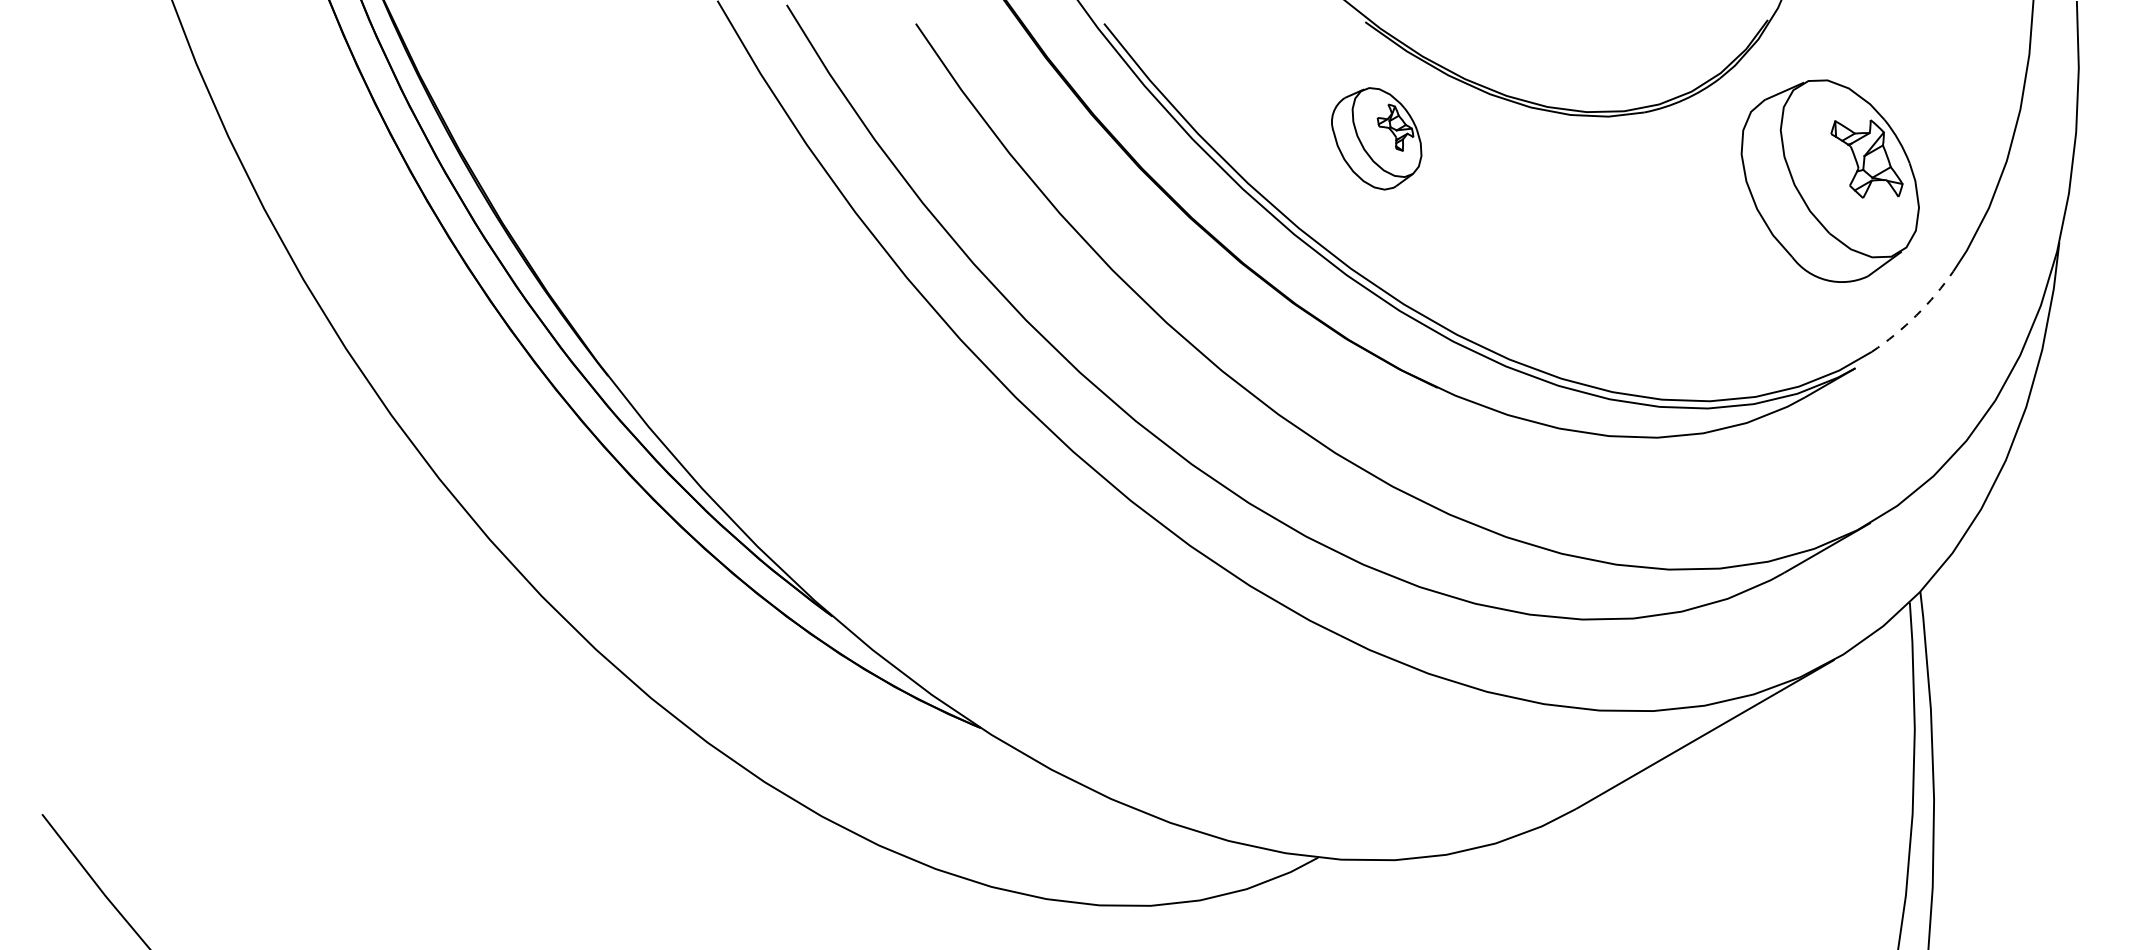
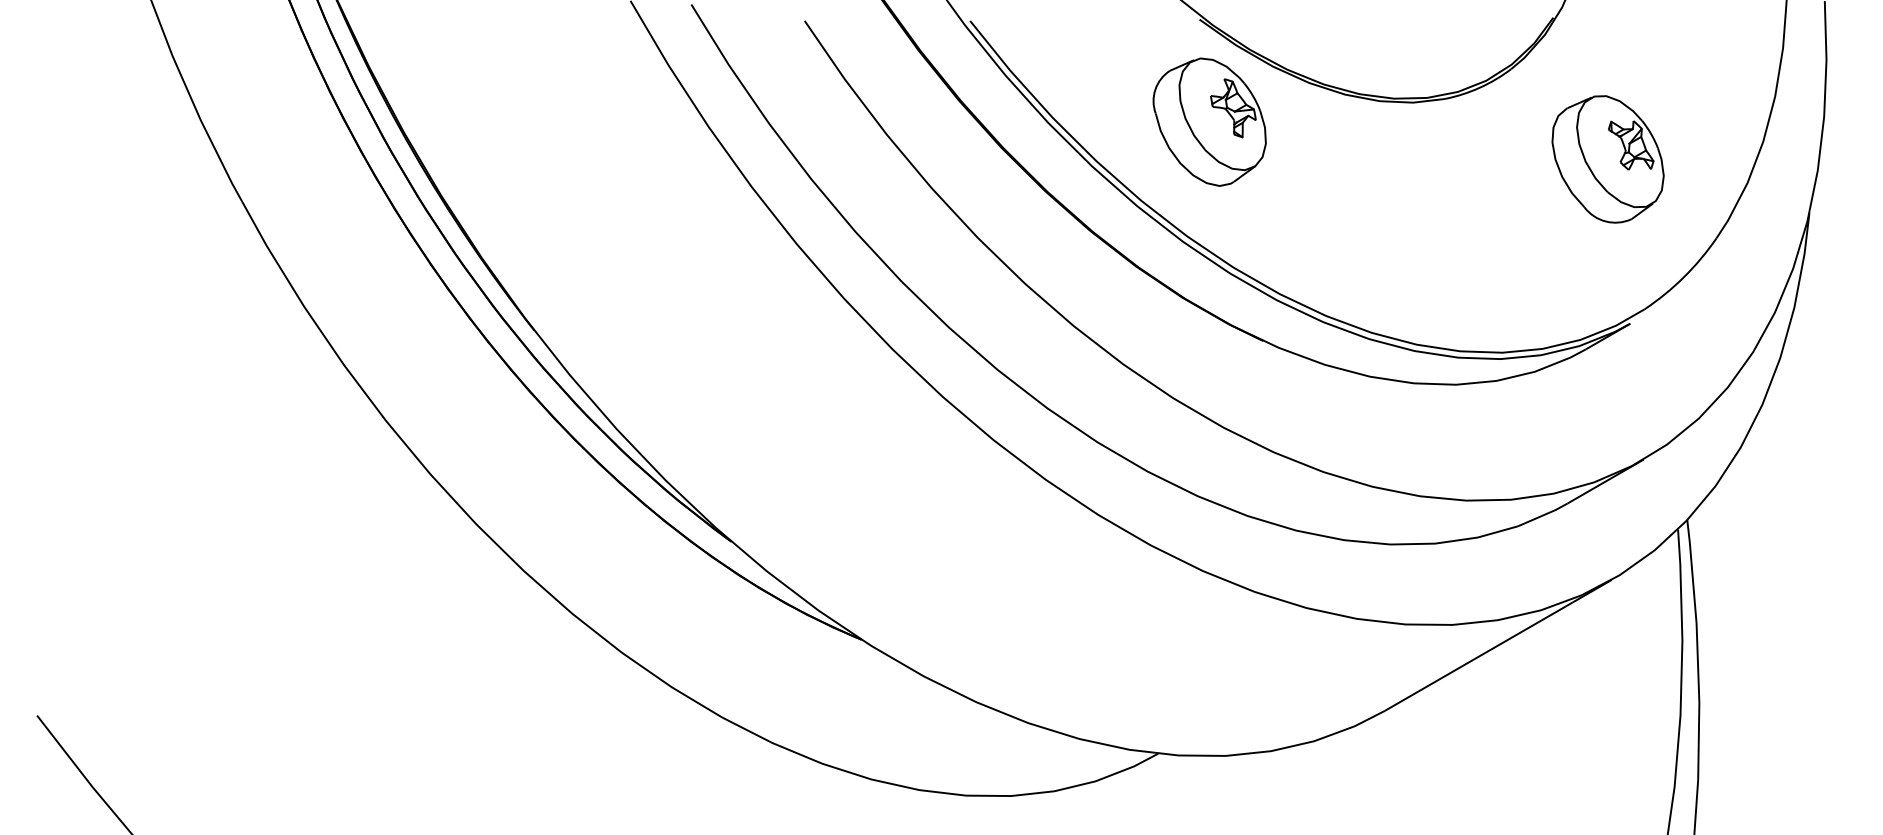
part: (1376, 138) -> (1209, 121), size x1.43
part: (1829, 181) -> (1607, 159), size x0.71
arc: (1916, 315) -> (1683, 277), dashed -> solid

